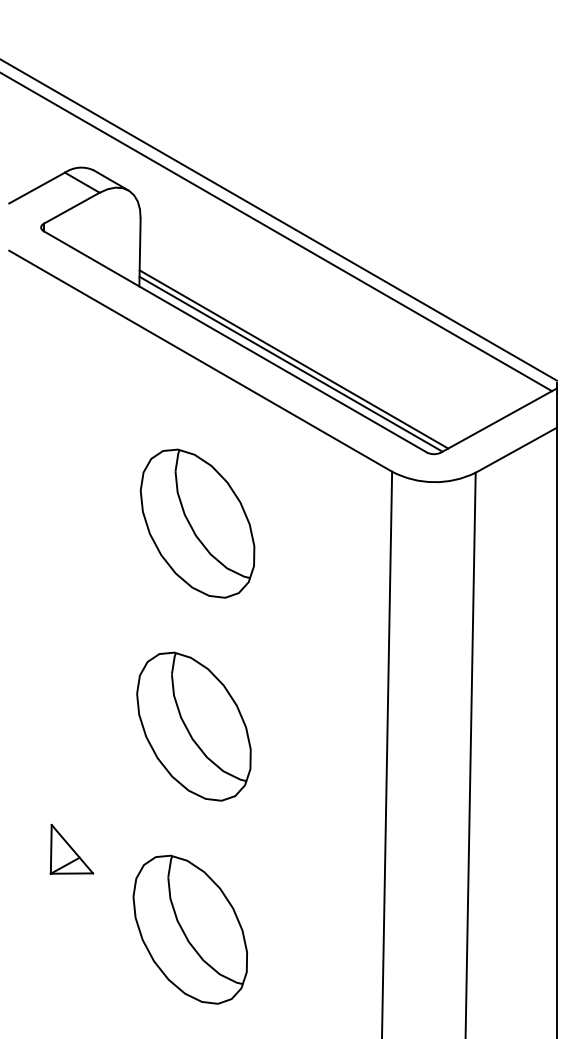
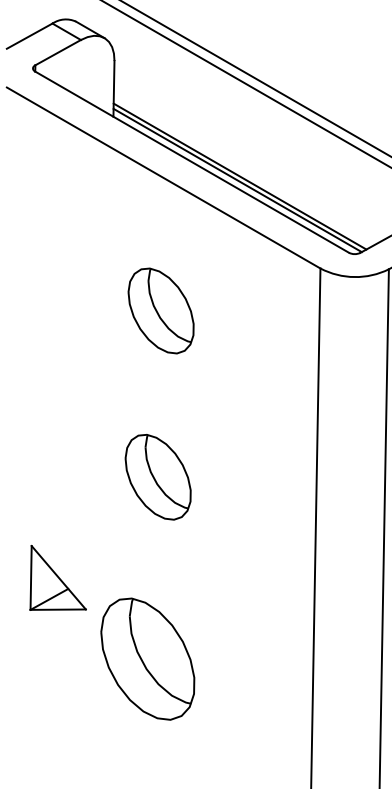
part: (197, 523) -> (161, 310), size x0.7
part: (193, 726) -> (157, 477), size x0.7
part: (71, 848) -> (57, 577), size x1.6
part: (189, 929) -> (147, 658), moved

